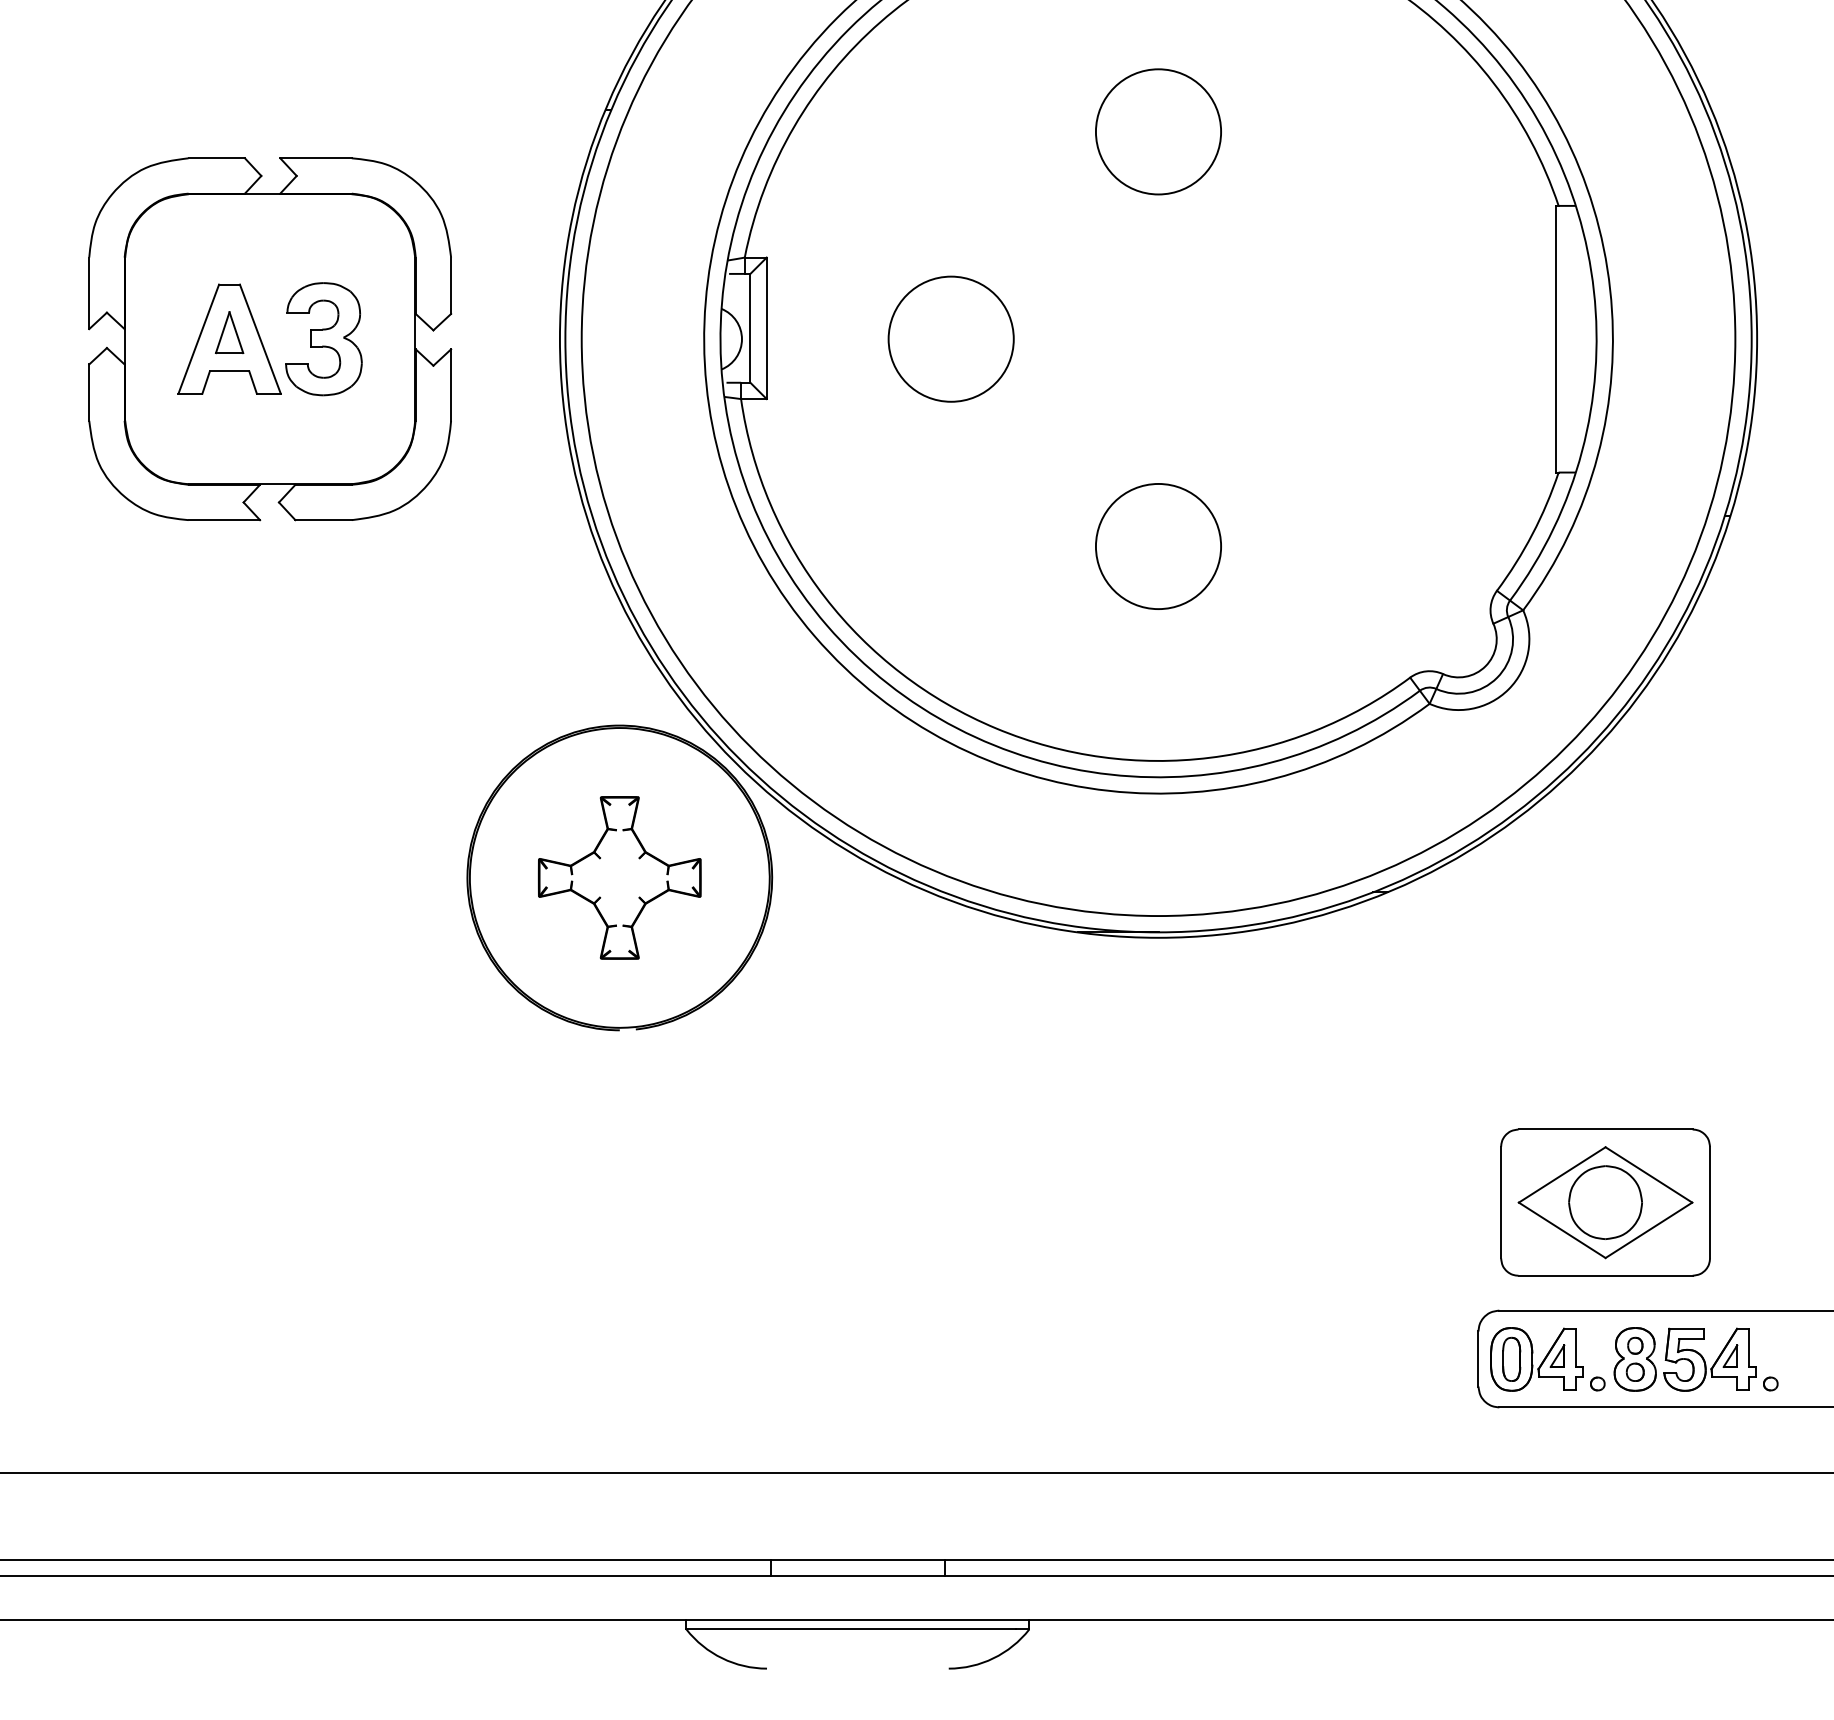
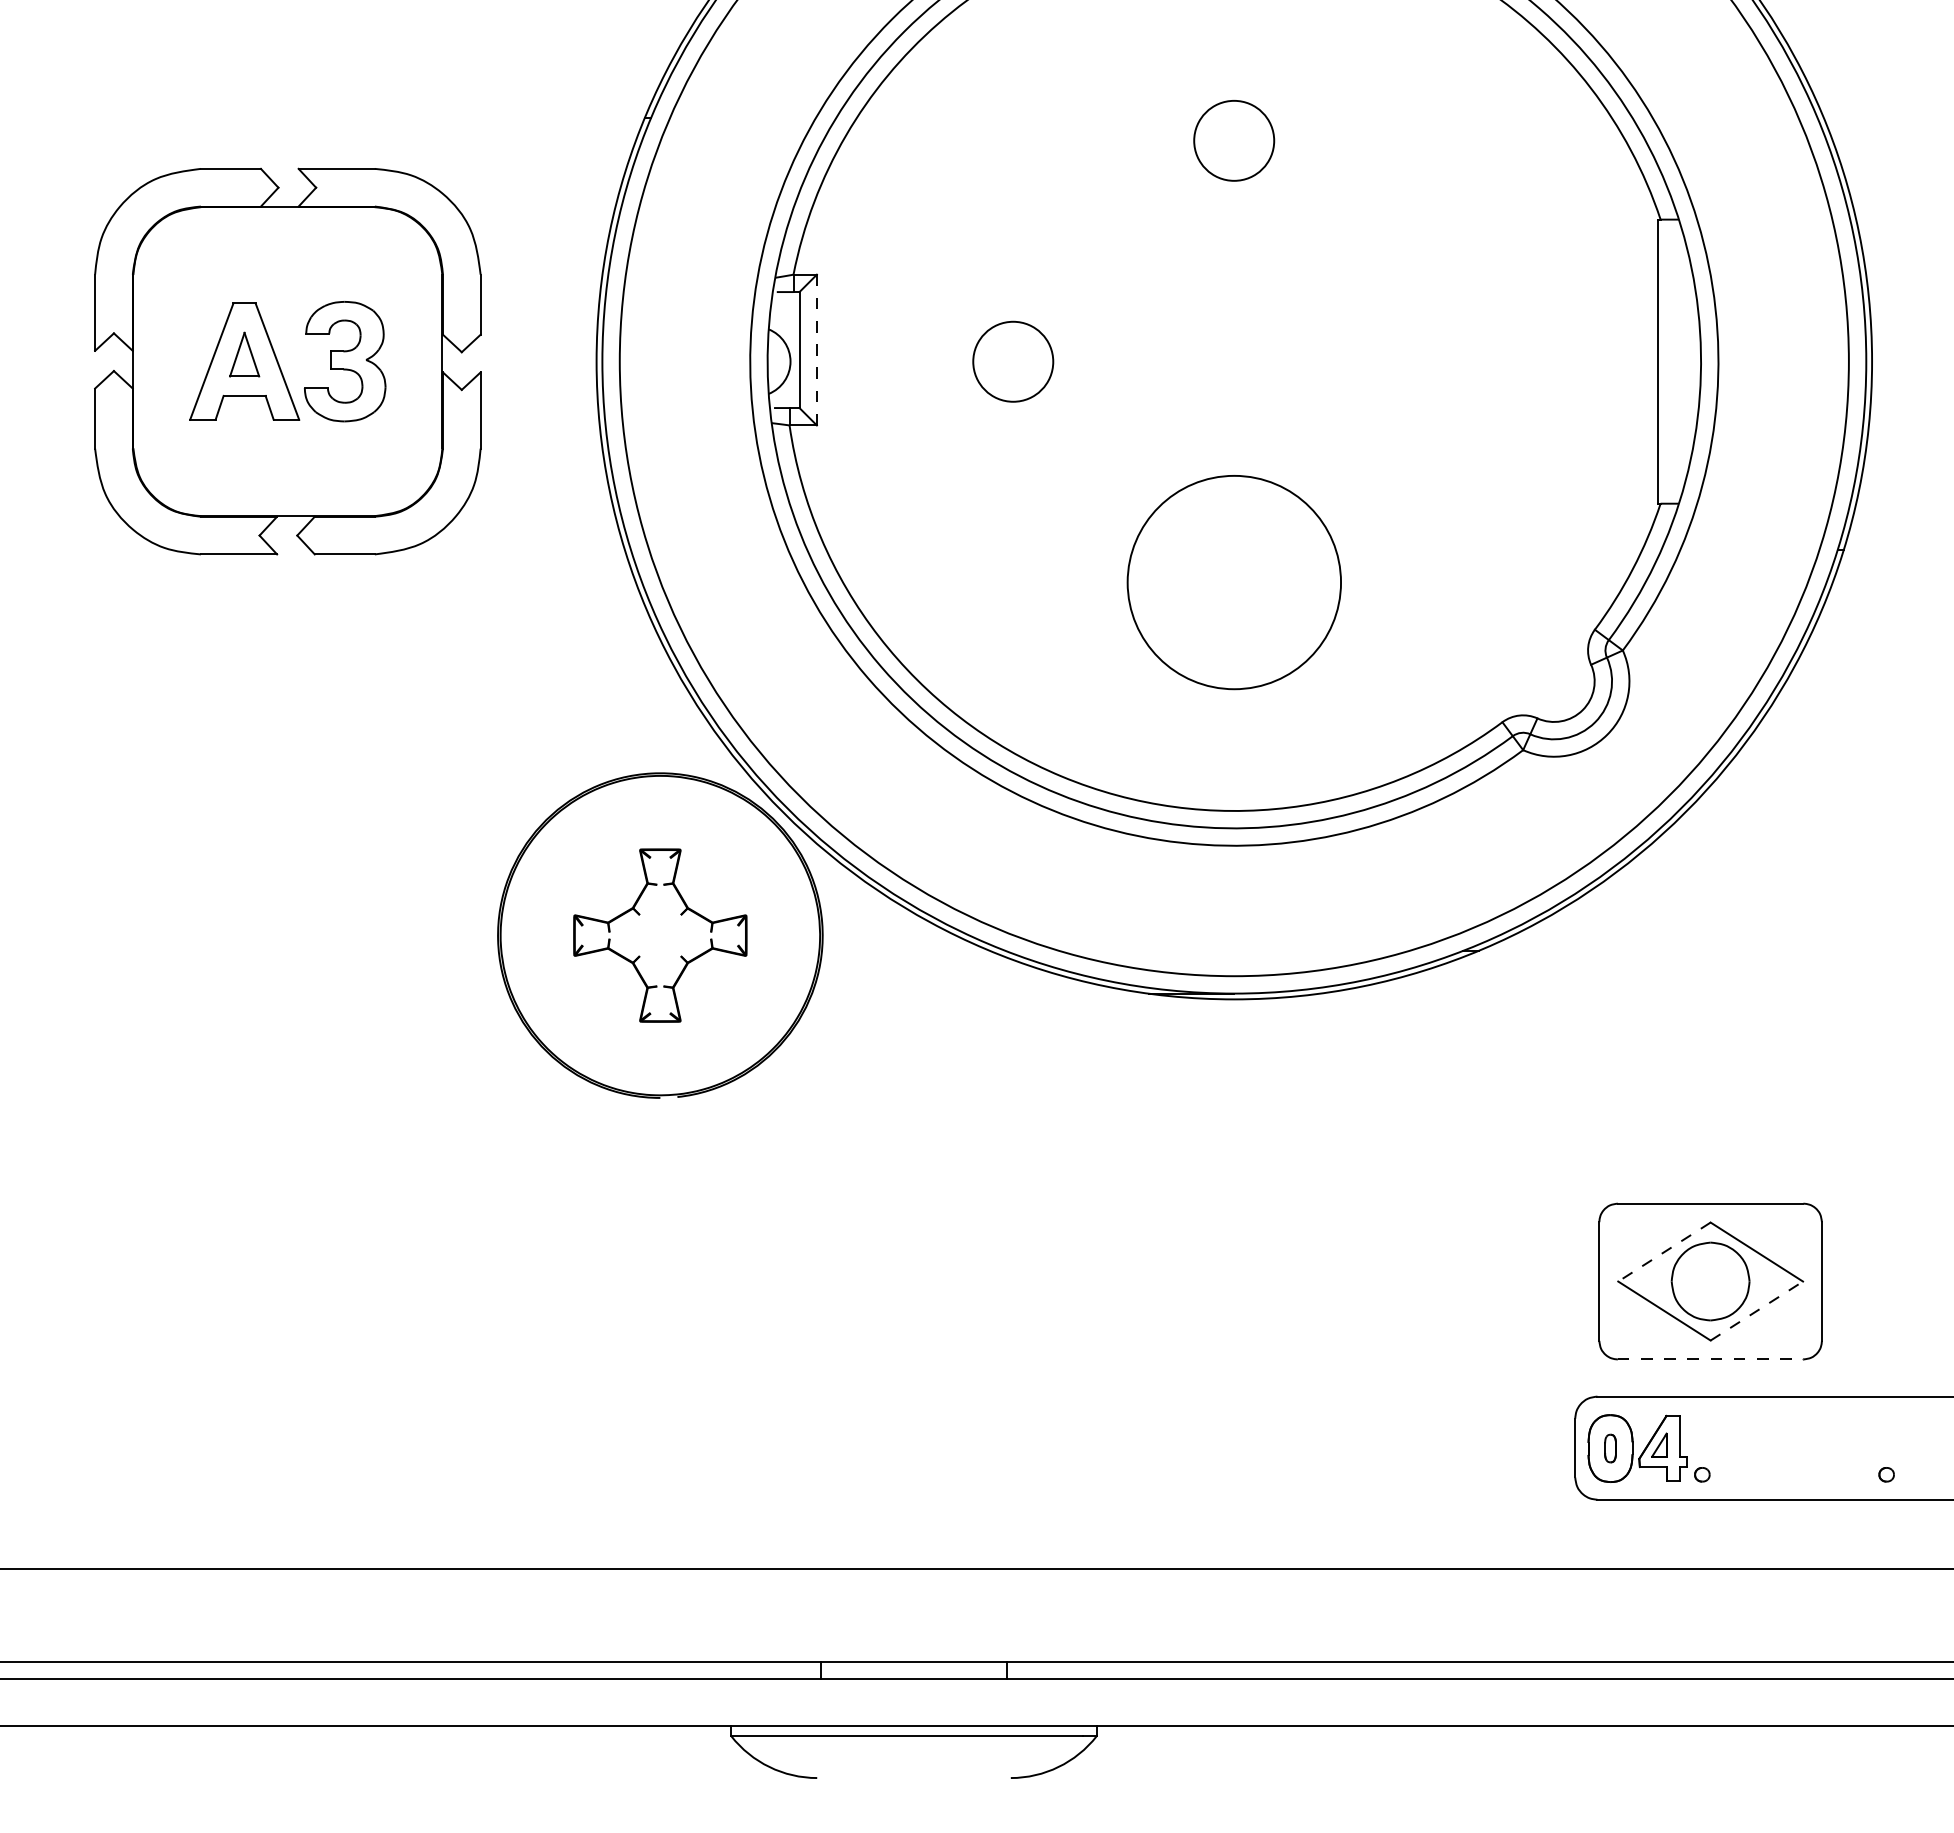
circle: (1157, 131) -> (1233, 140), size x0.6
line: (766, 328) -> (816, 350), solid -> dashed
circle: (950, 339) -> (1012, 361), size x0.6
circle: (1158, 546) -> (1234, 582), size x1.6
line: (1562, 1175) -> (1664, 1252), solid -> dashed
line: (1648, 1230) -> (1756, 1311), solid -> dashed
line: (1605, 1275) -> (1710, 1359), solid -> dashed
part: (1511, 1359) -> (1610, 1448), size x0.6
part: (1685, 1359) -> (1795, 1448), removed

